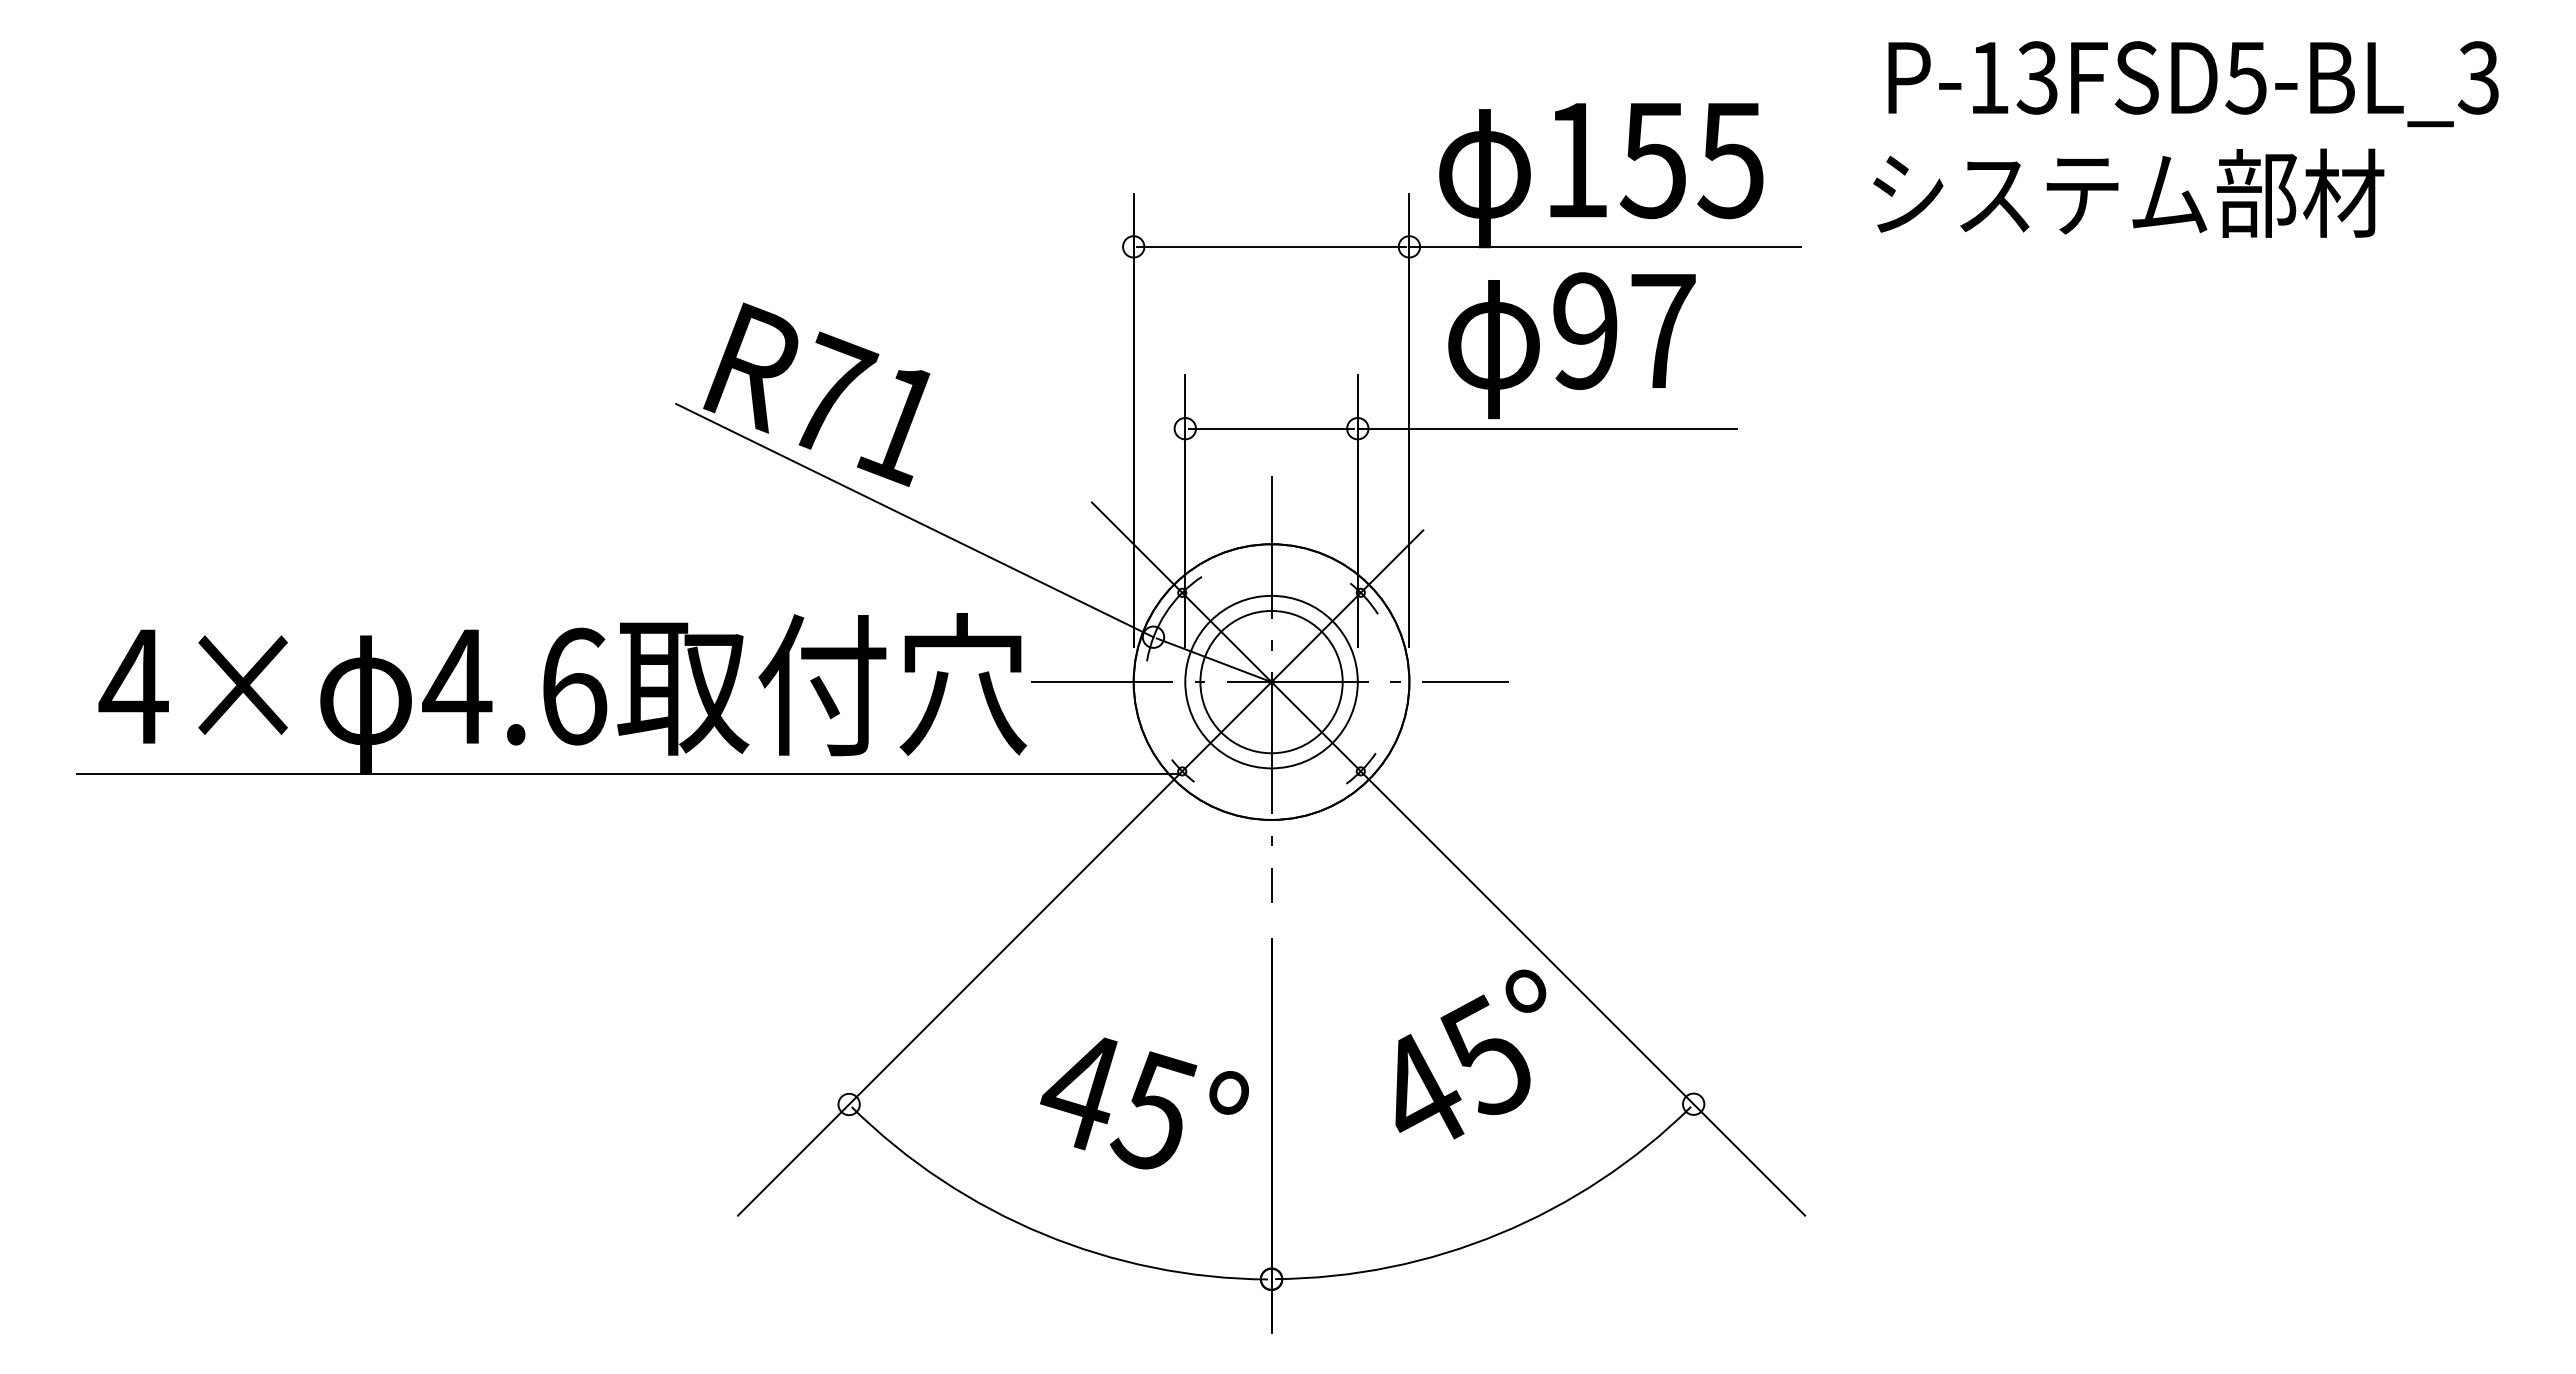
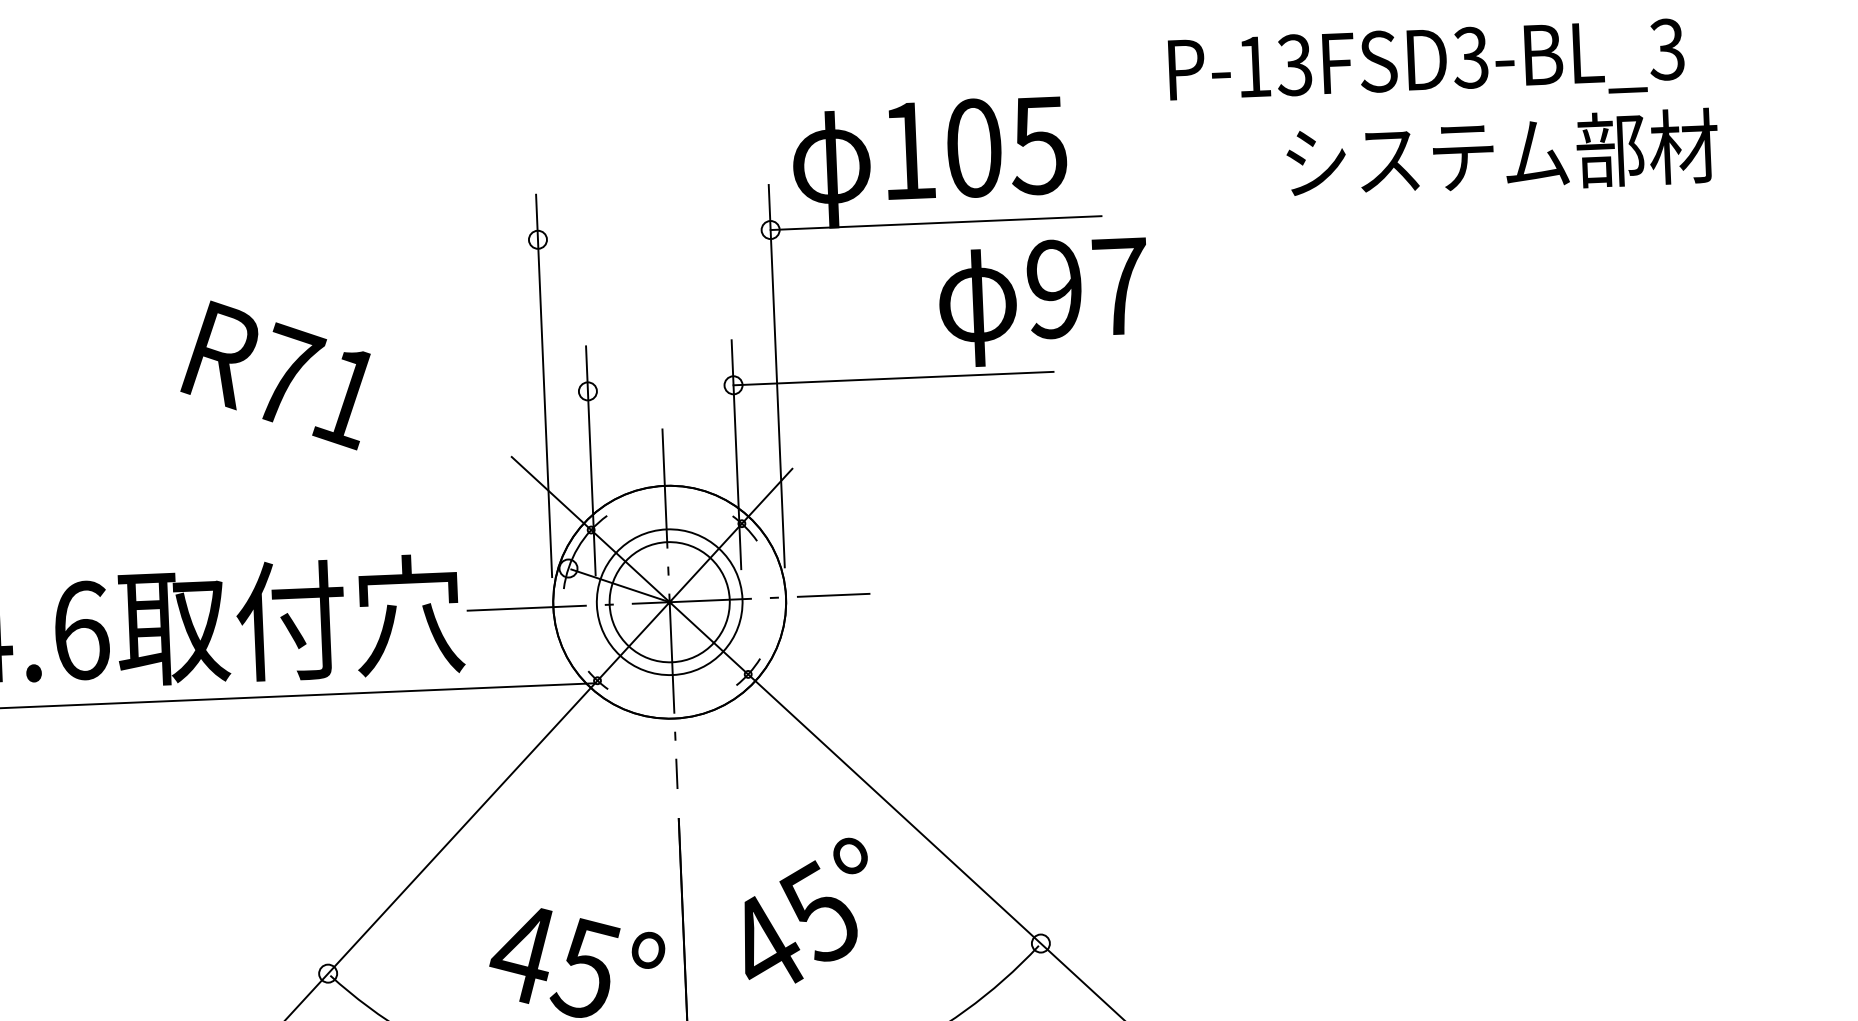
text: (2245, 77) -> (1470, 57), P-13FSD5-BL_3 -> P-13FSD3-BL_3
text: (1652, 160) -> (972, 148), 155 -> 105
text: (2128, 192) -> (1502, 153), moved
line: (1271, 246) -> (654, 234), removed
text: (1571, 345) -> (1043, 301), moved
line: (1271, 428) -> (660, 388), removed
line: (914, 520) -> (362, 478), removed
text: (1470, 1054) -> (806, 911), moved

